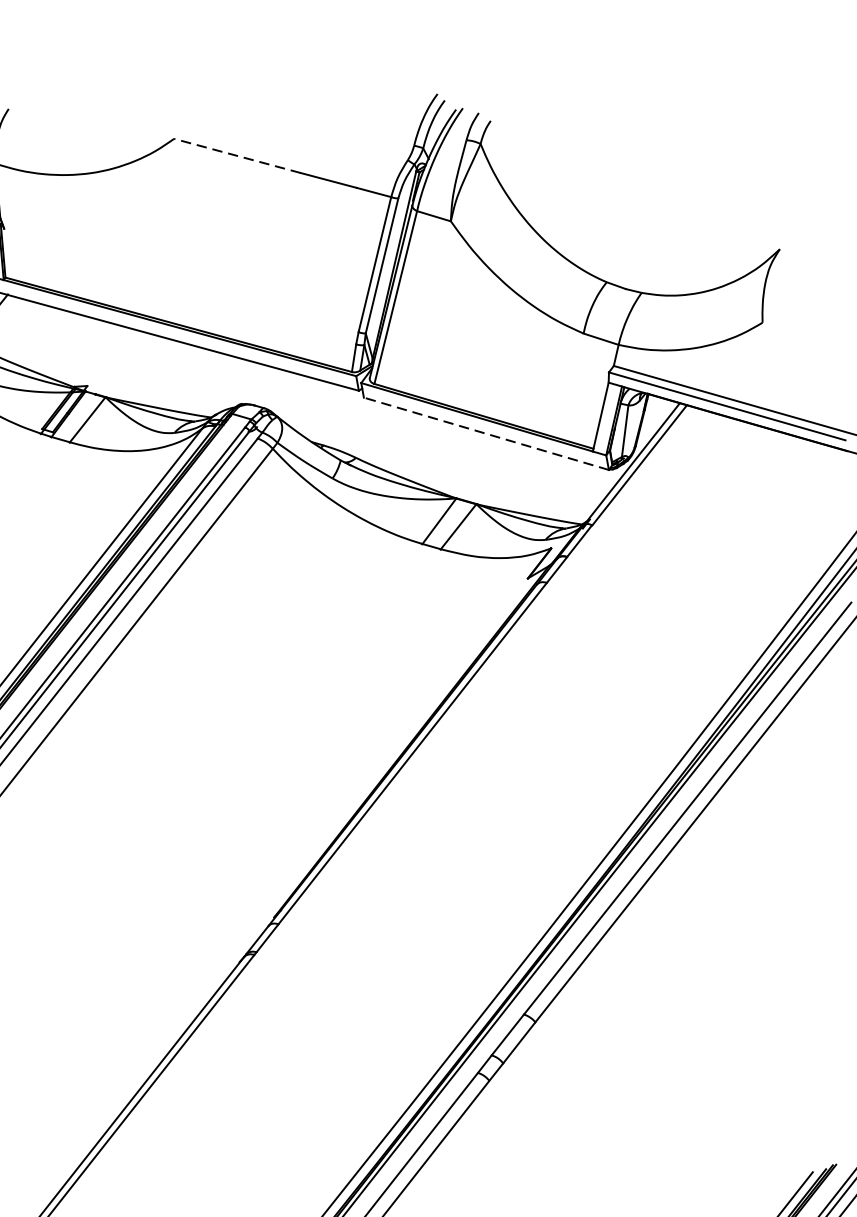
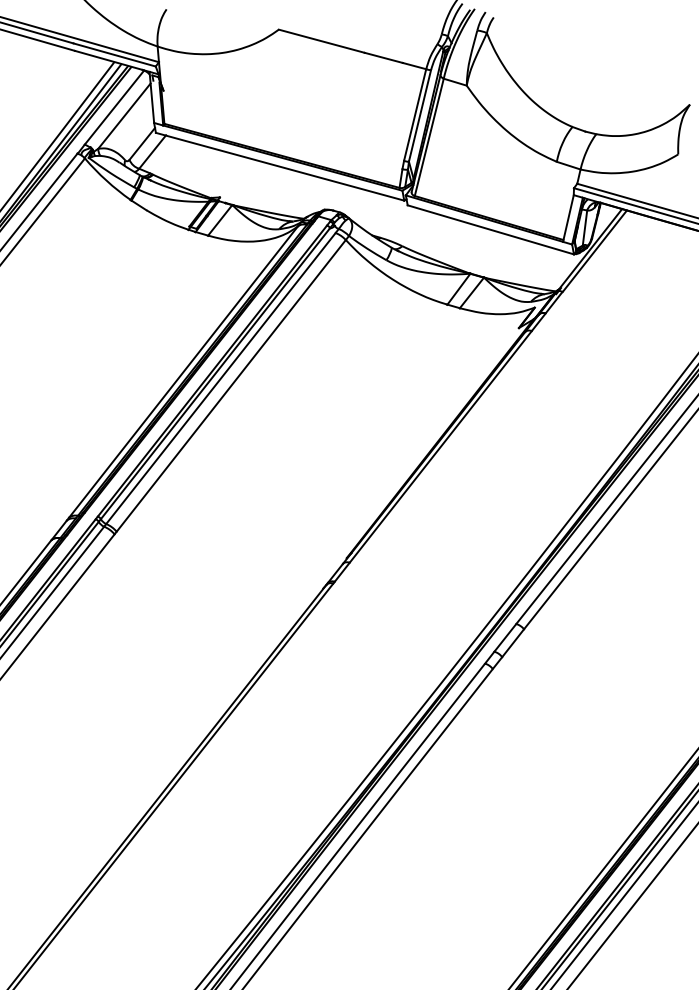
line: (236, 156) -> (321, 41), dashed -> solid
line: (485, 433) -> (490, 229), dashed -> solid

